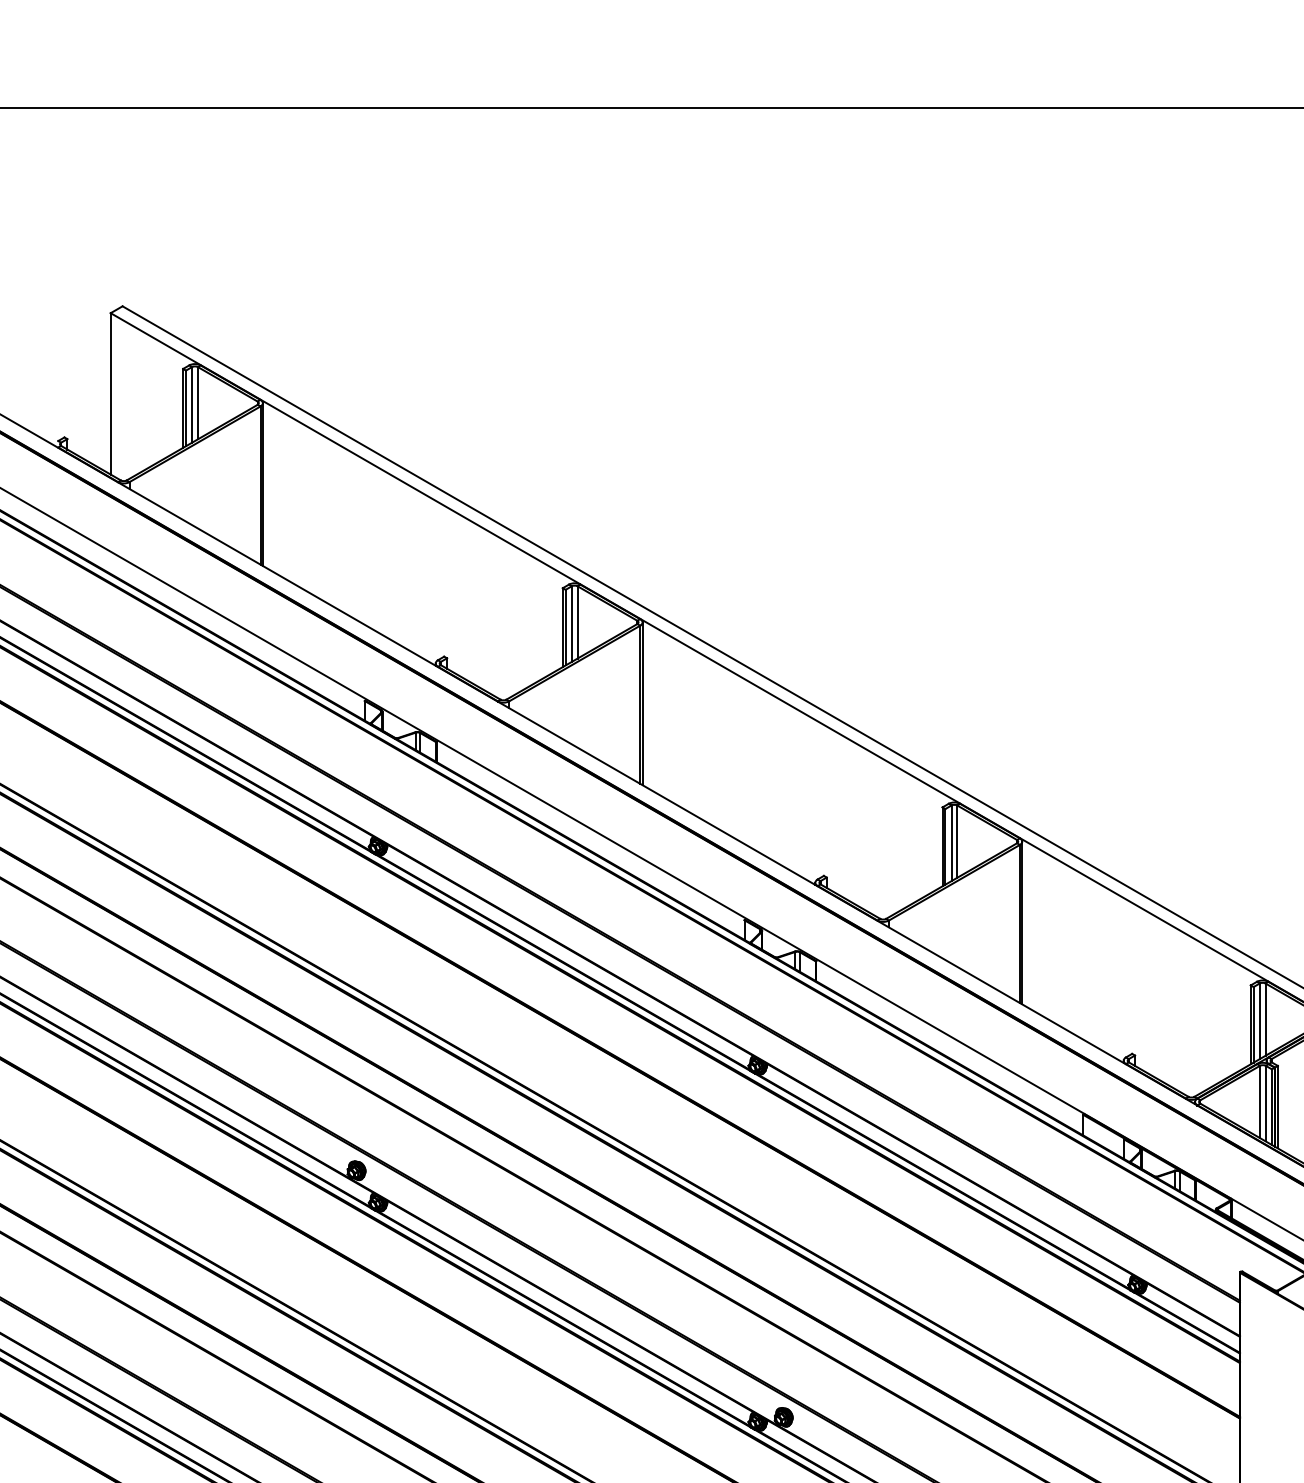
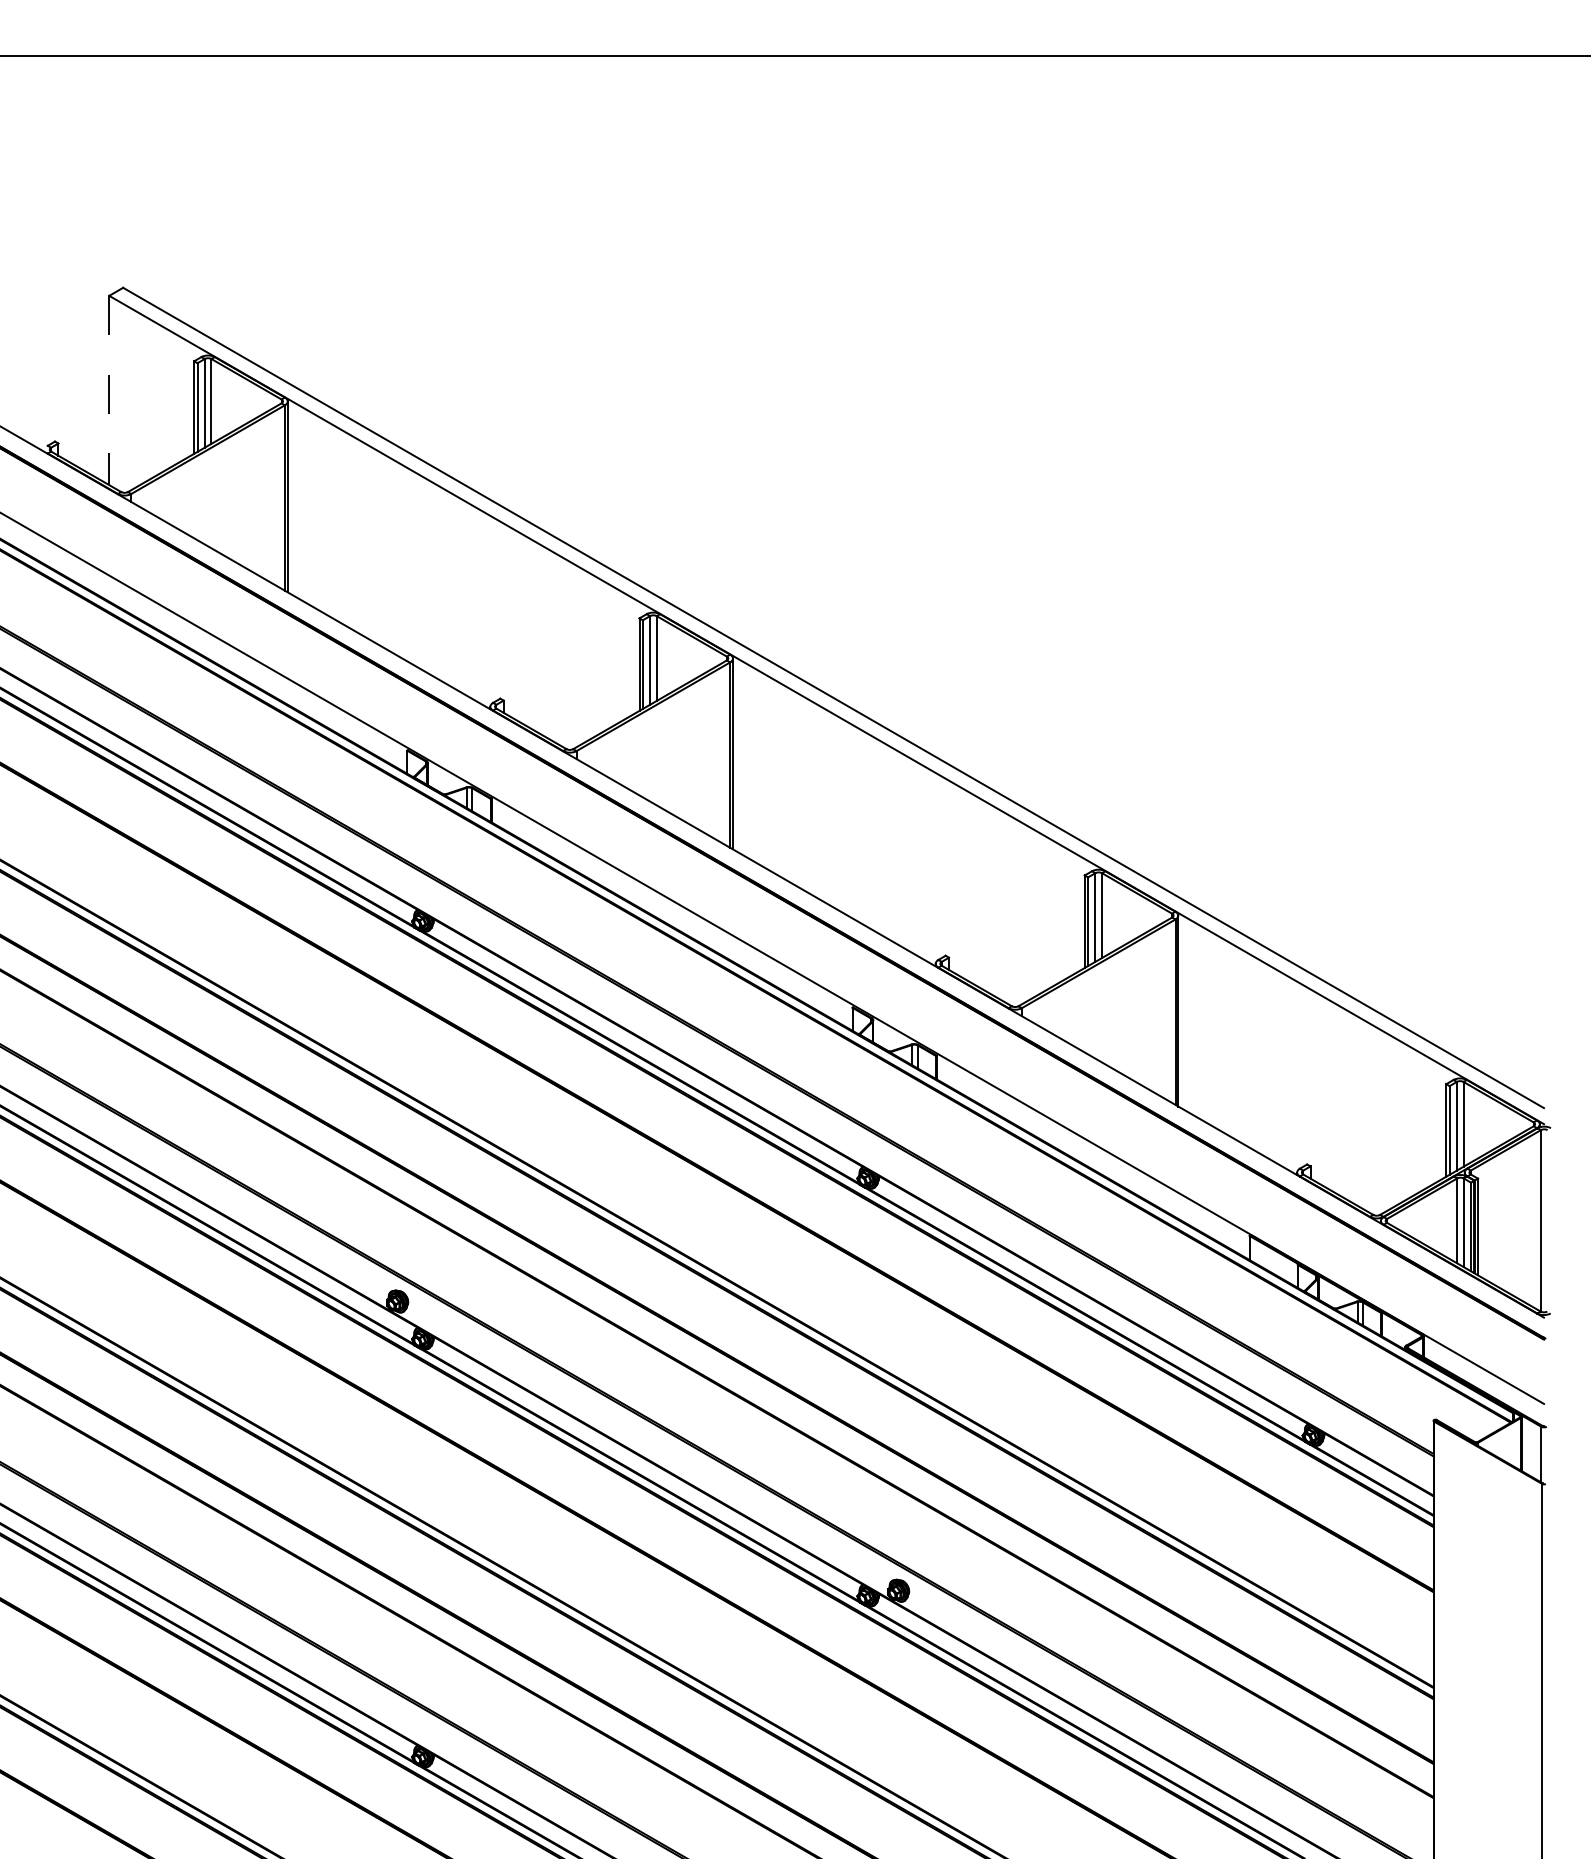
line: (110, 393) -> (109, 390), solid -> dashed

